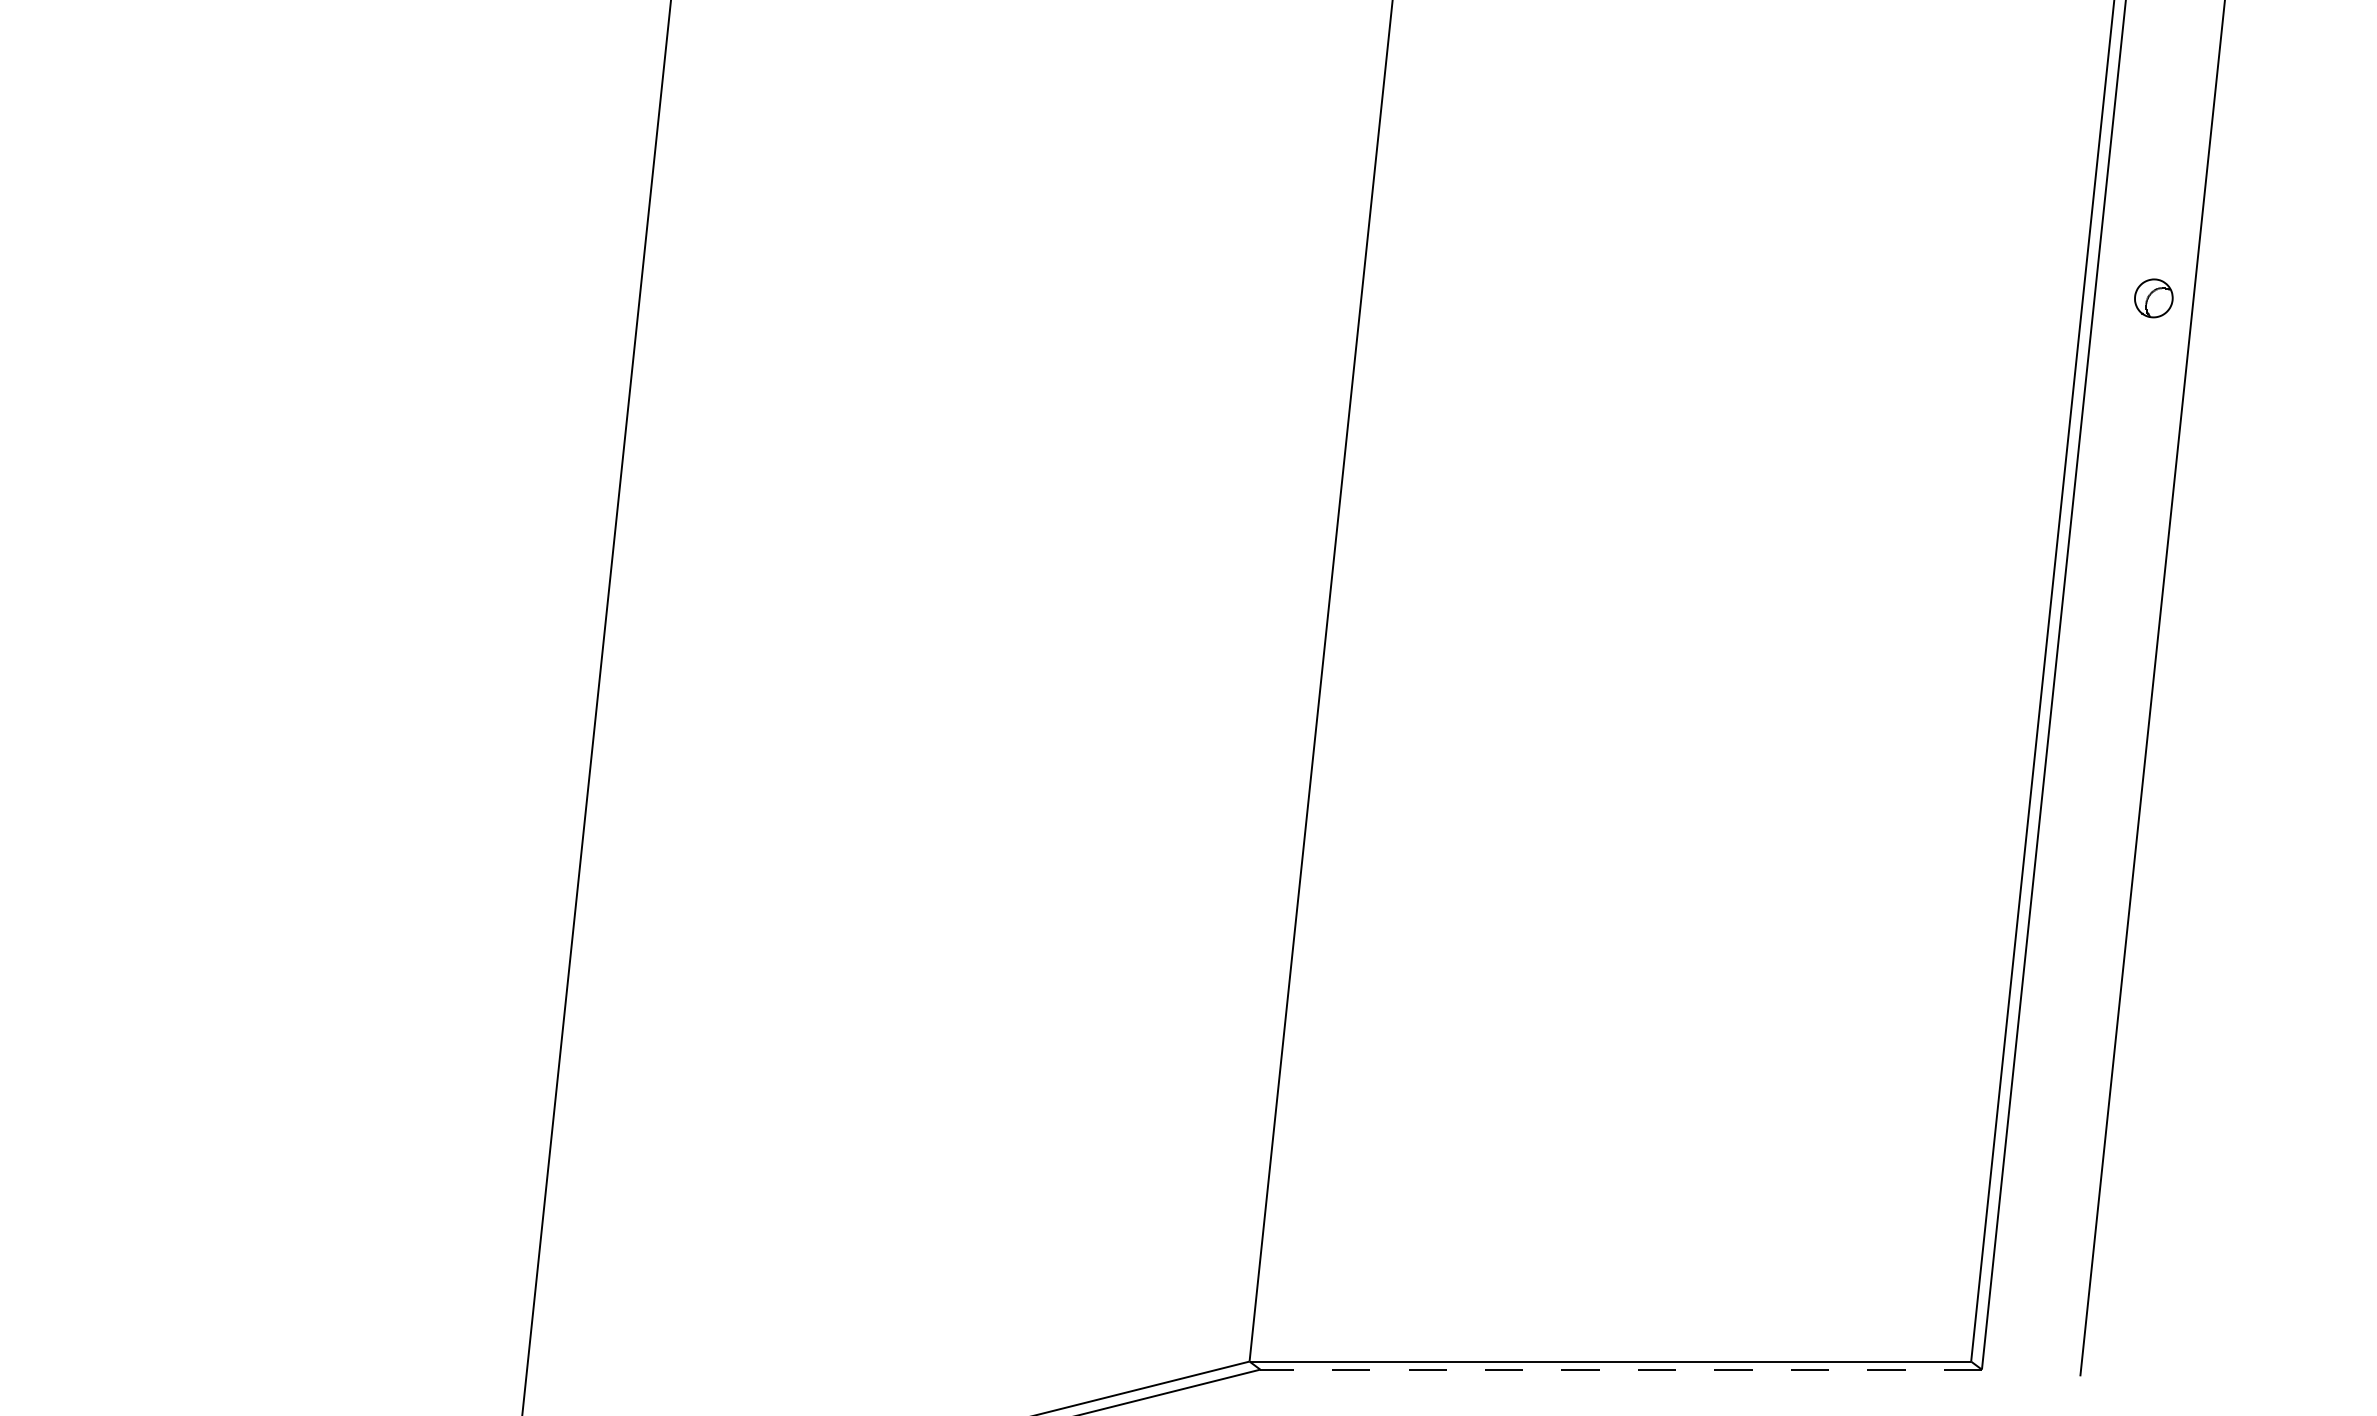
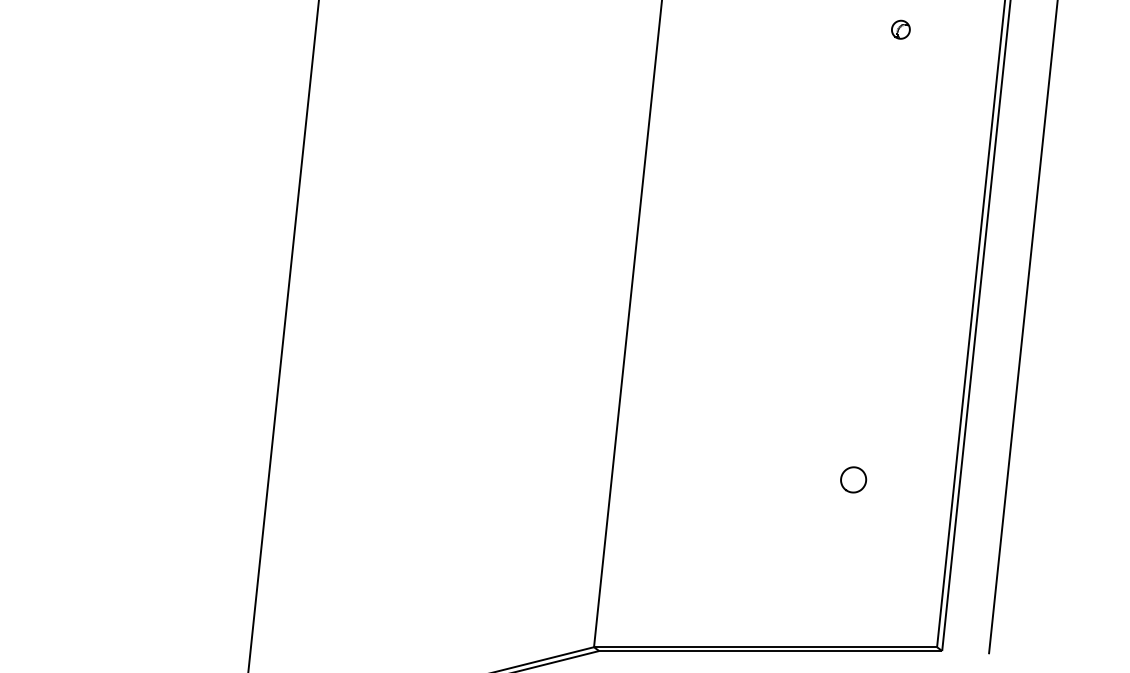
part: (2152, 297) -> (900, 29), moved
part: (1795, 1008) -> (853, 479), added
line: (1620, 1370) -> (770, 651), dashed -> solid

